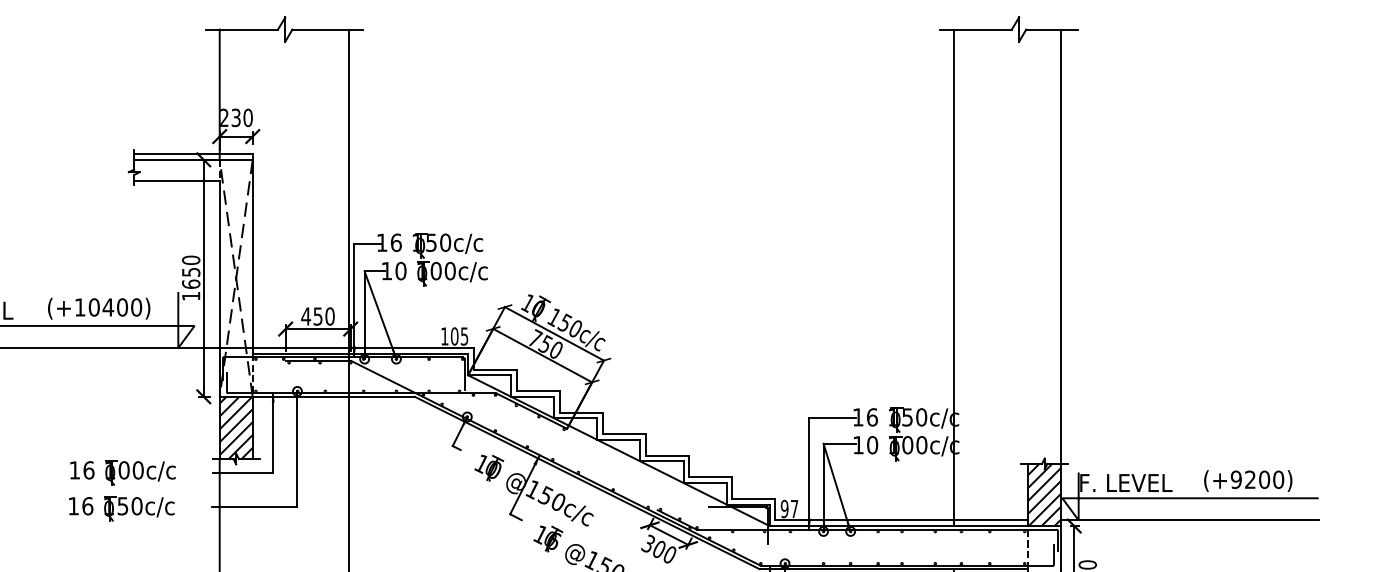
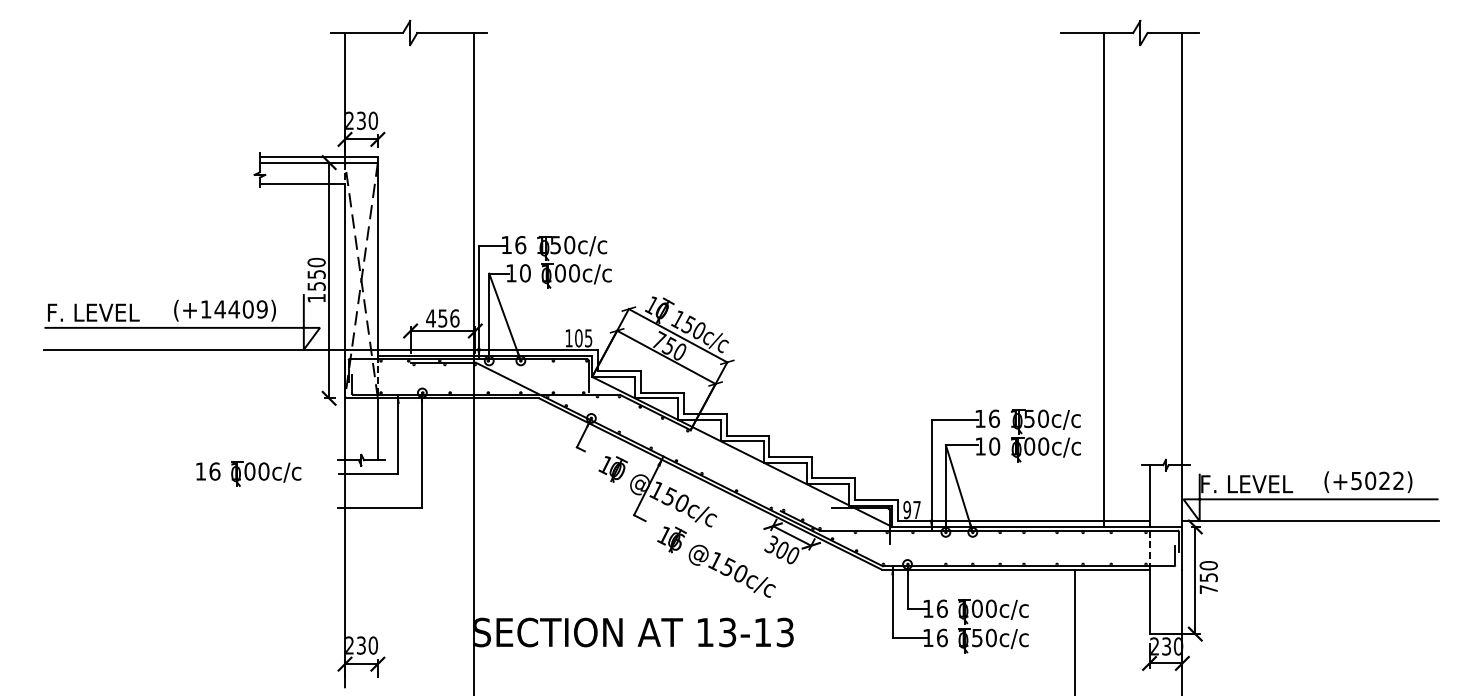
line: (953, 277) -> (1104, 279), moved
text: (191, 283) -> (316, 285), 1650 -> 1550
text: (114, 307) -> (240, 309), (+10400) -> (+14409)
text: (329, 316) -> (454, 318), 450 -> 456
hatch: (236, 428) -> (361, 429), removed
text: (1257, 479) -> (1377, 480), (+9200) -> (+5022)
hatch: (1044, 491) -> (1165, 492), removed
part: (121, 508) -> (247, 509), removed

